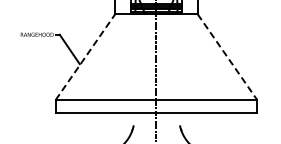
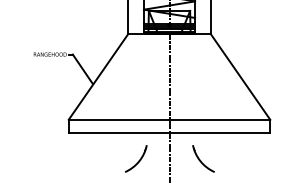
line: (85, 56) -> (98, 76), dashed -> solid
line: (227, 57) -> (240, 77), dashed -> solid

